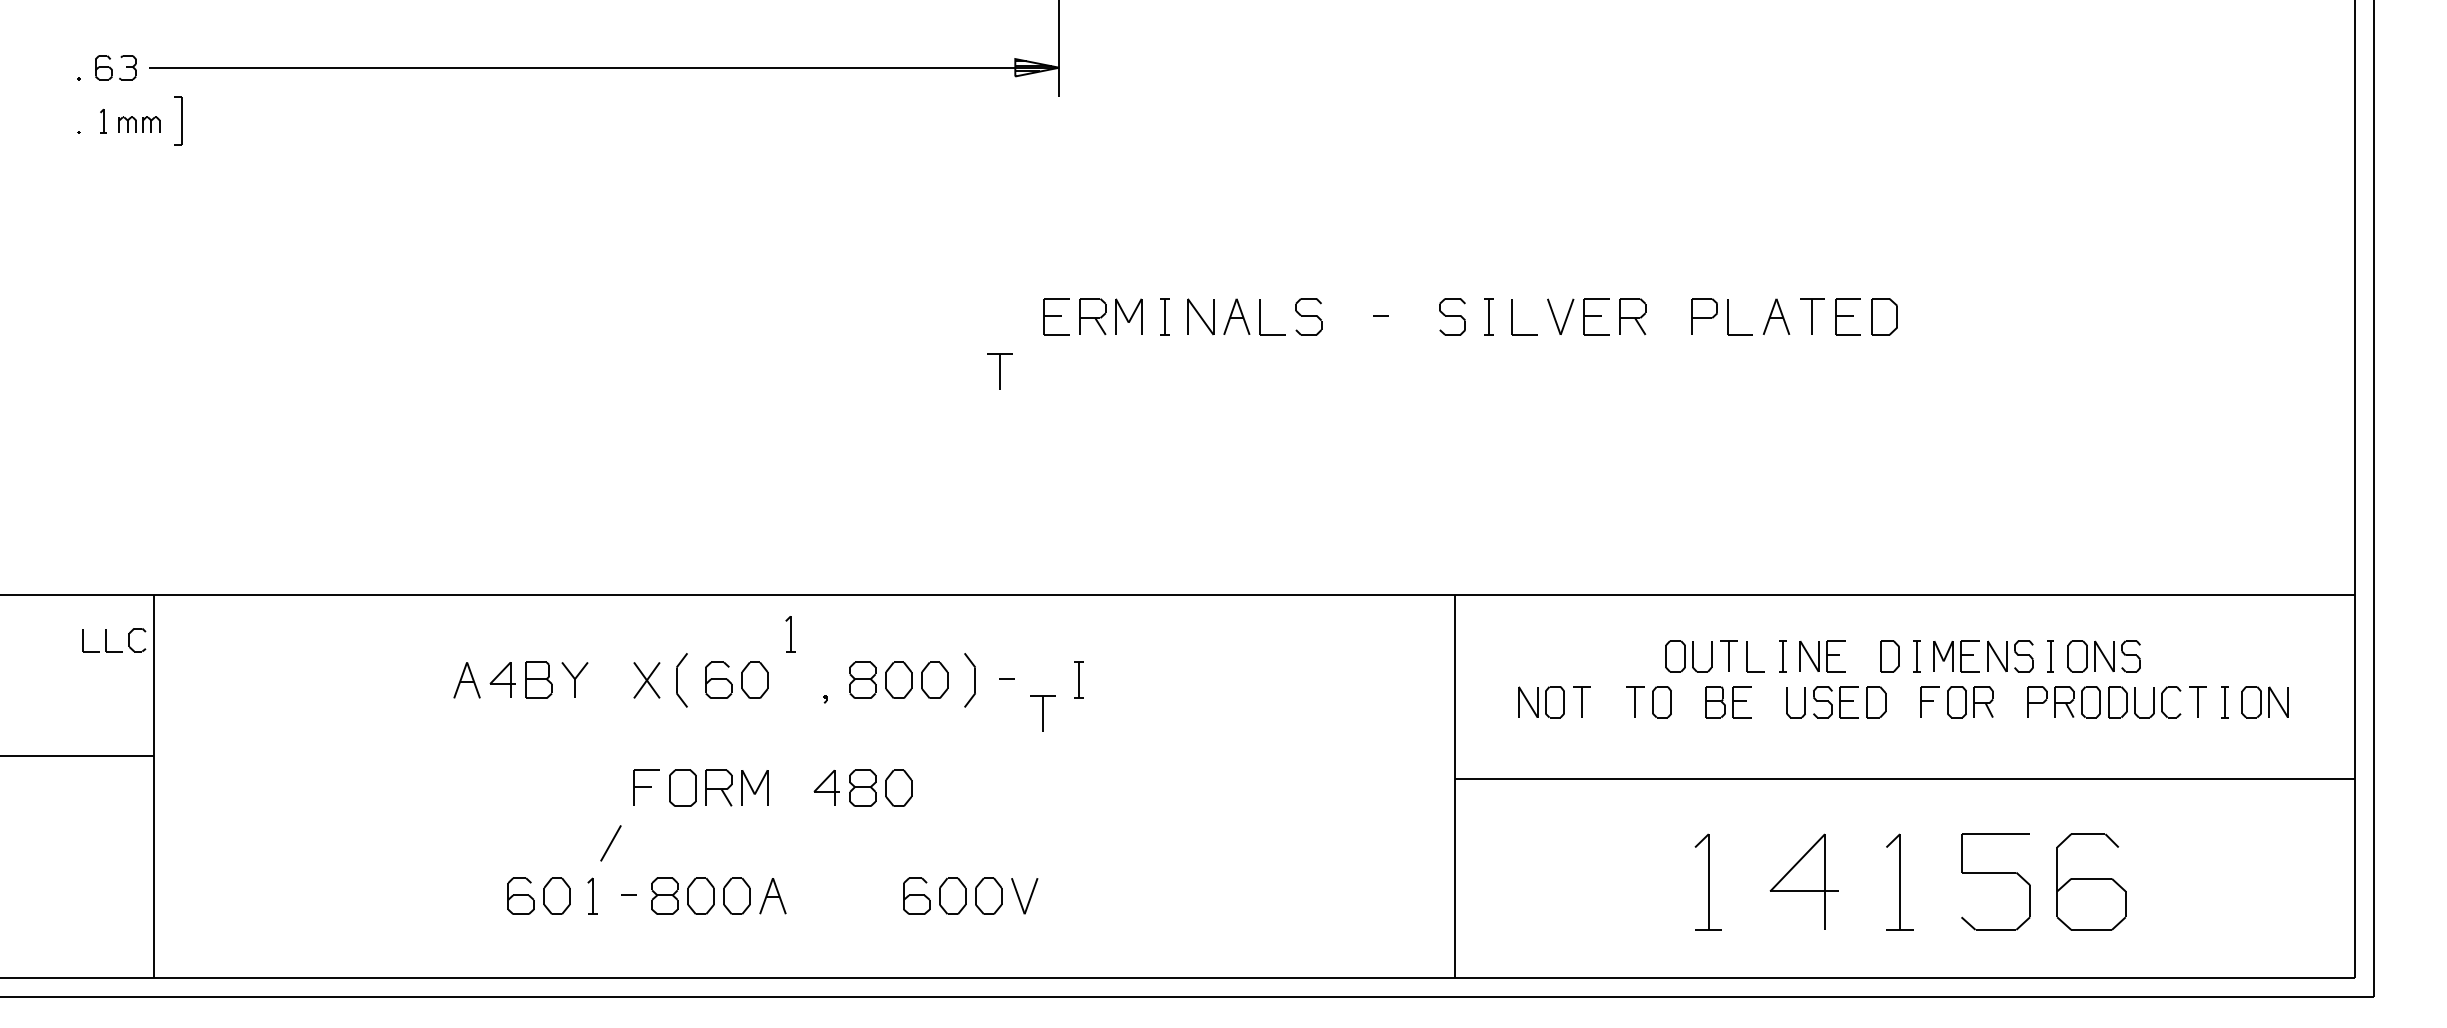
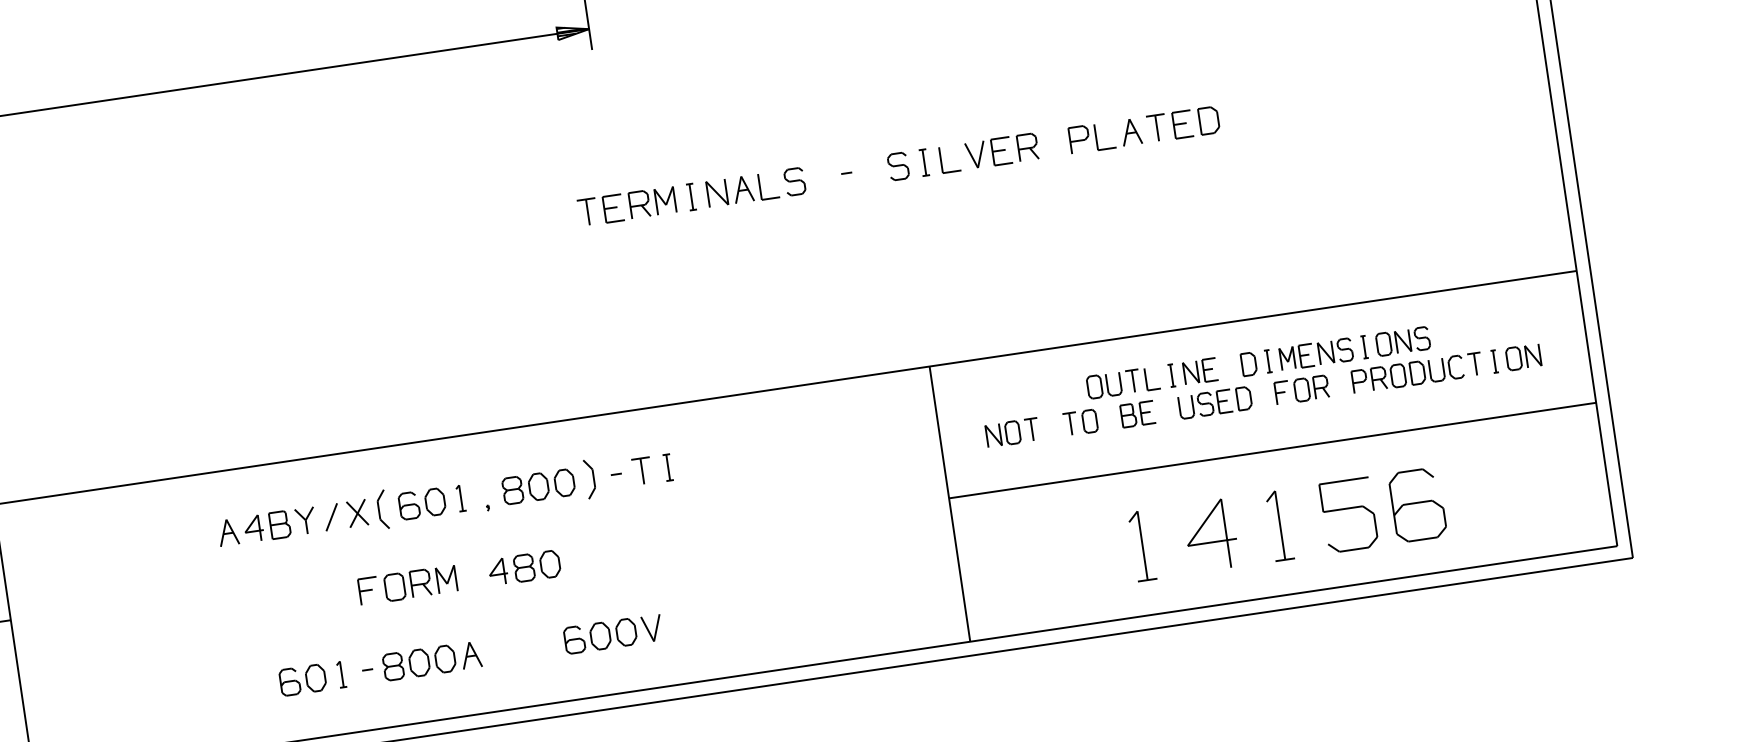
part: (999, 371) -> (587, 212), moved
part: (790, 634) -> (460, 498), moved
part: (1042, 713) -> (641, 470), moved
line: (610, 843) -> (331, 517), moved

